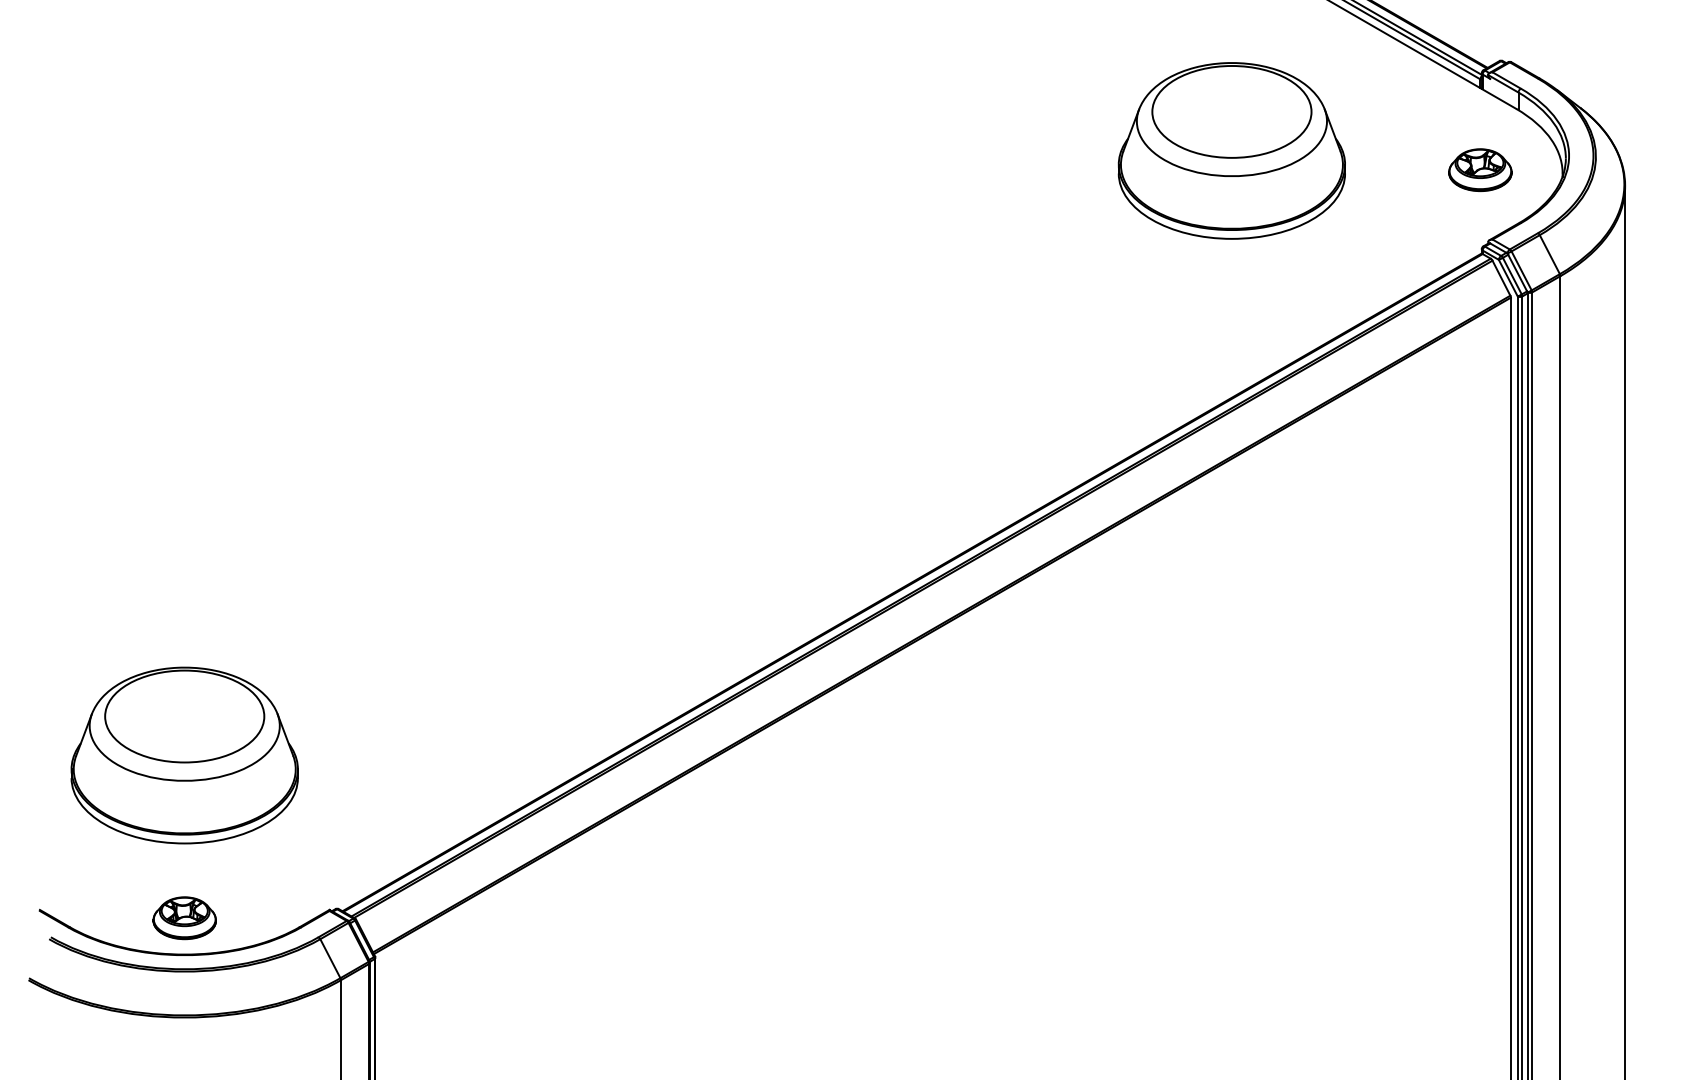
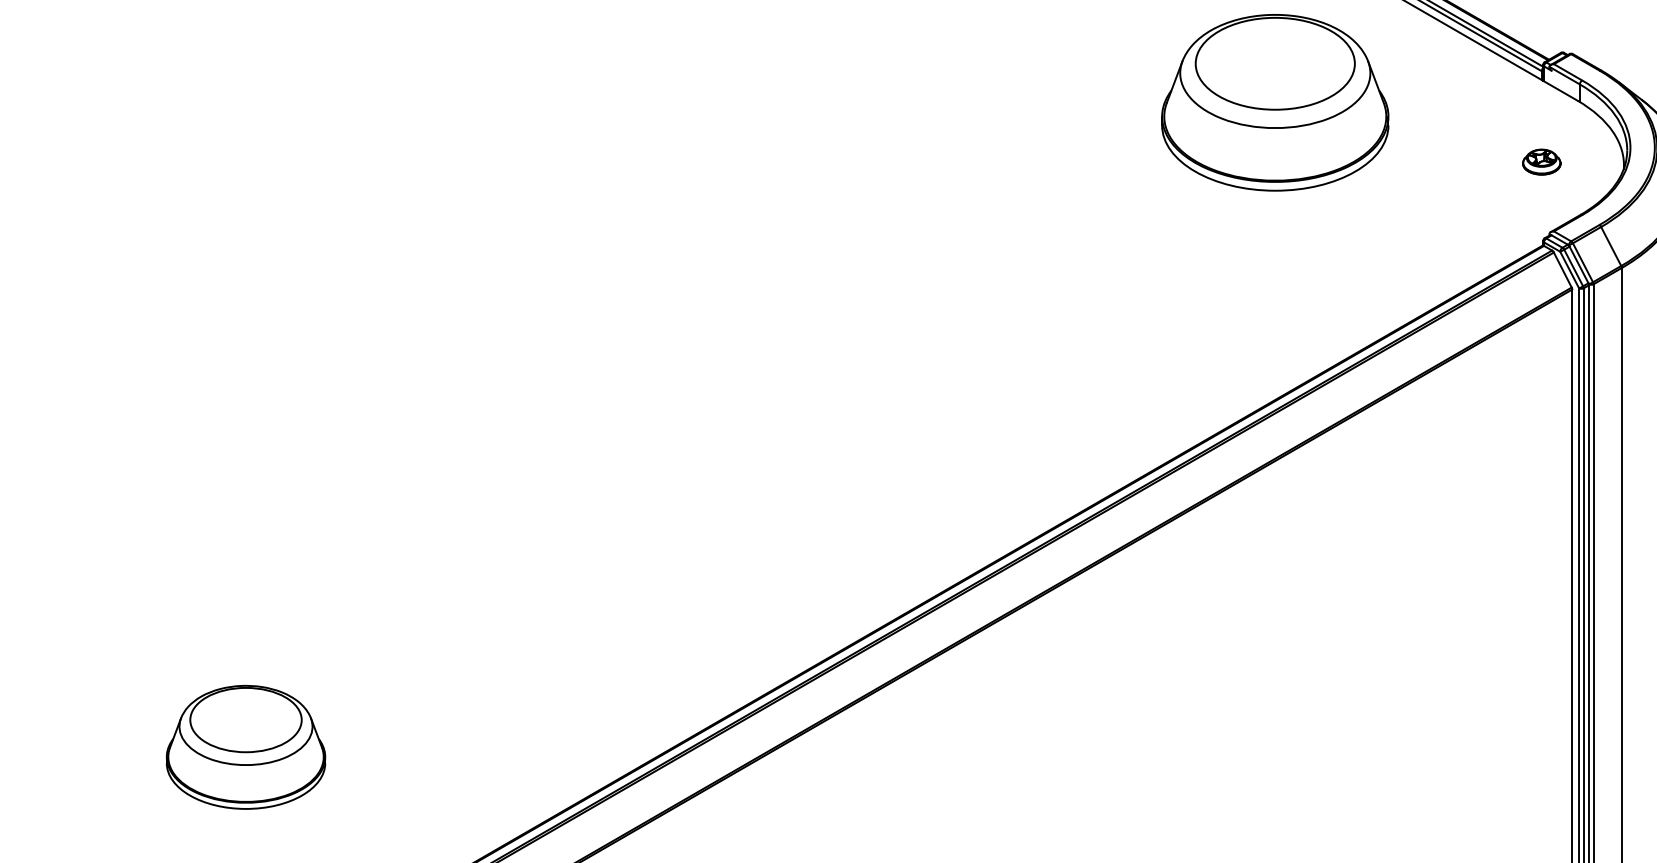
part: (1231, 150) -> (1274, 102), moved
part: (1480, 170) -> (1541, 162), size x0.6
part: (184, 755) -> (245, 747), size x0.7

